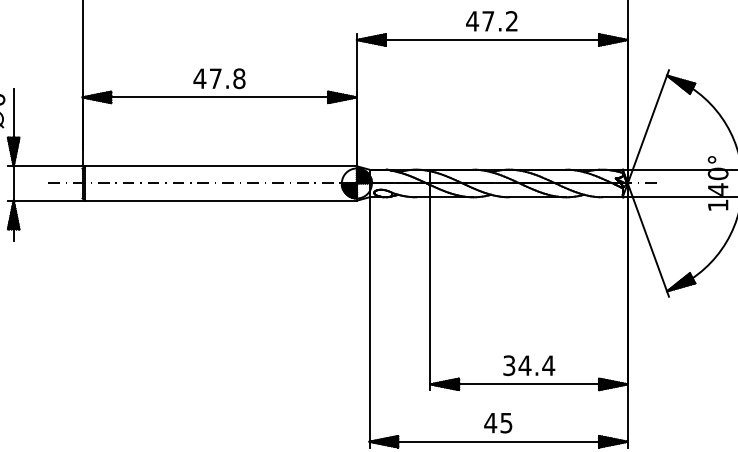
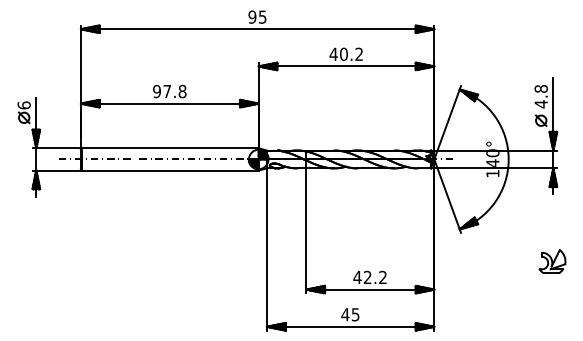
text: (487, 20) -> (343, 53), 47.2 -> 40.2
text: (199, 78) -> (156, 91), 47.8 -> 97.8
text: (529, 365) -> (370, 277), 34.4 -> 42.2

